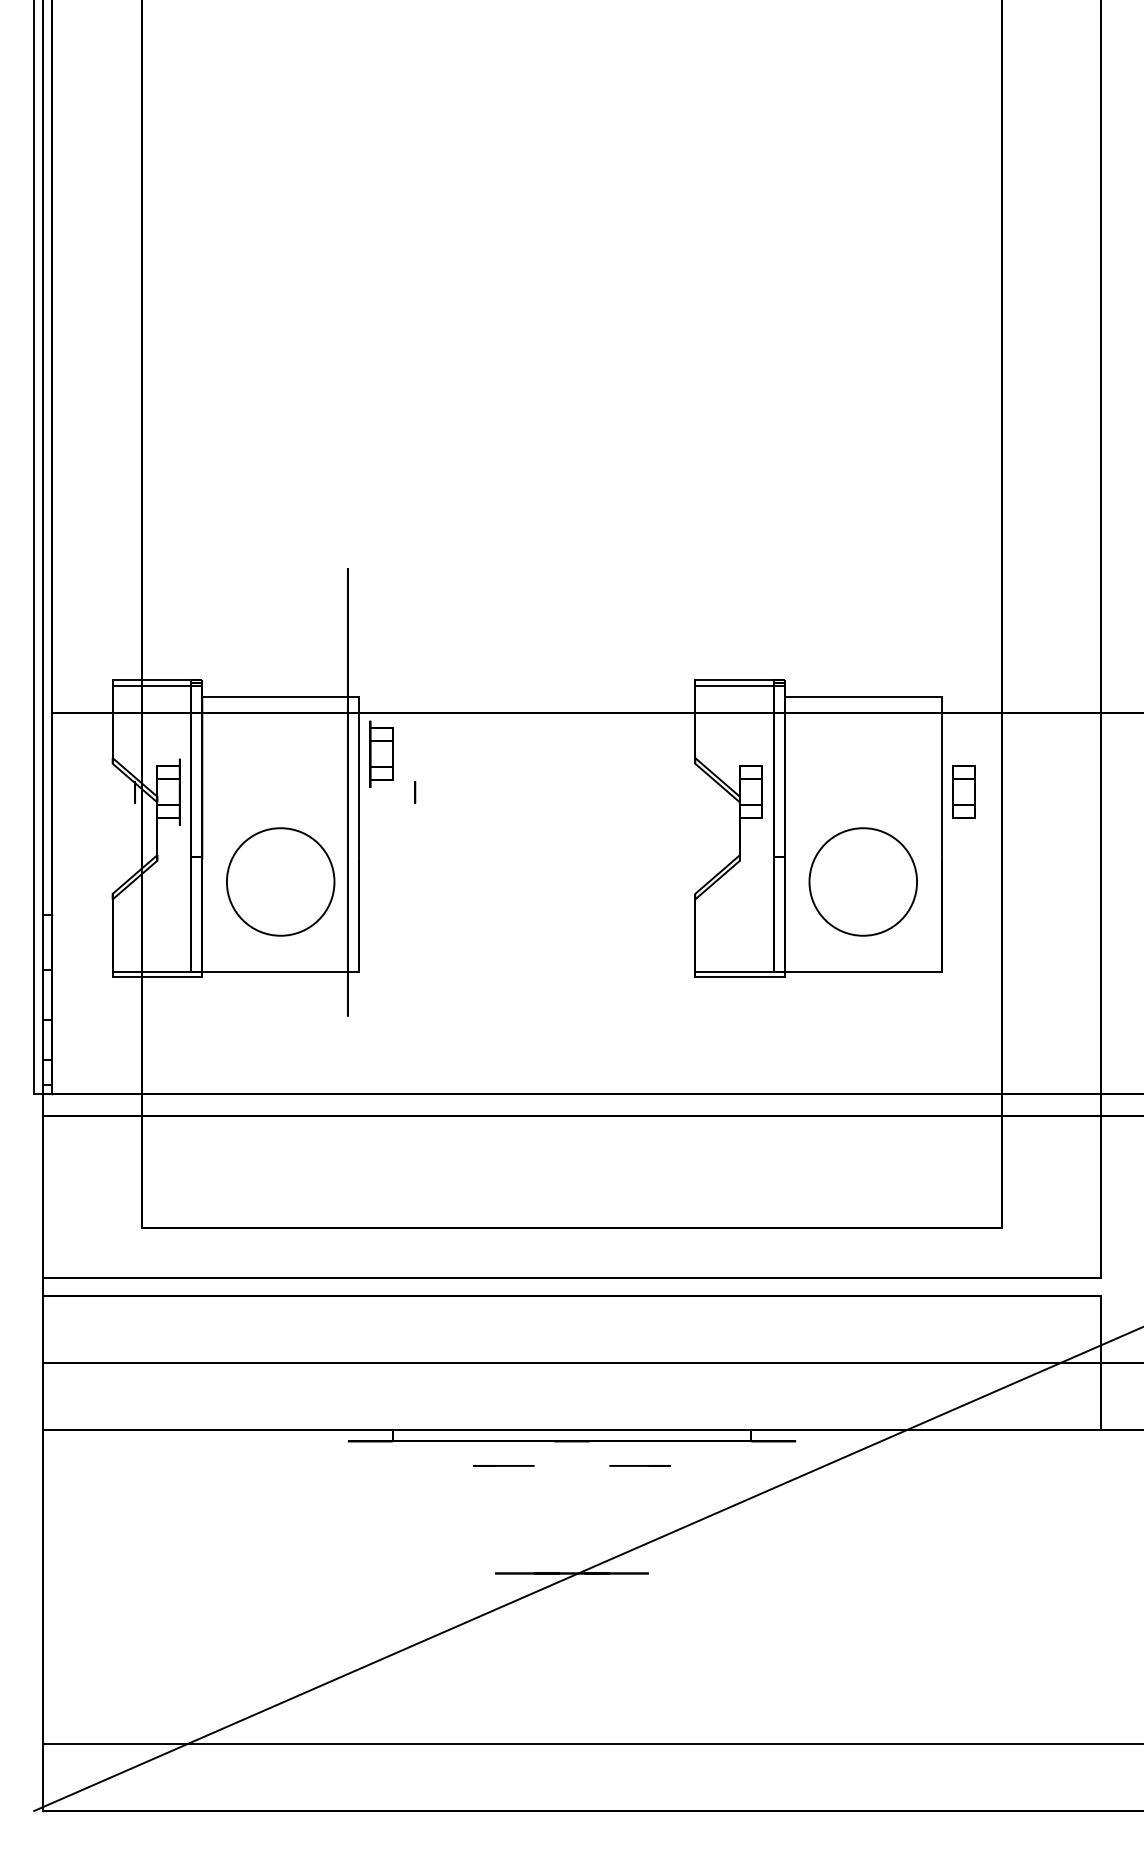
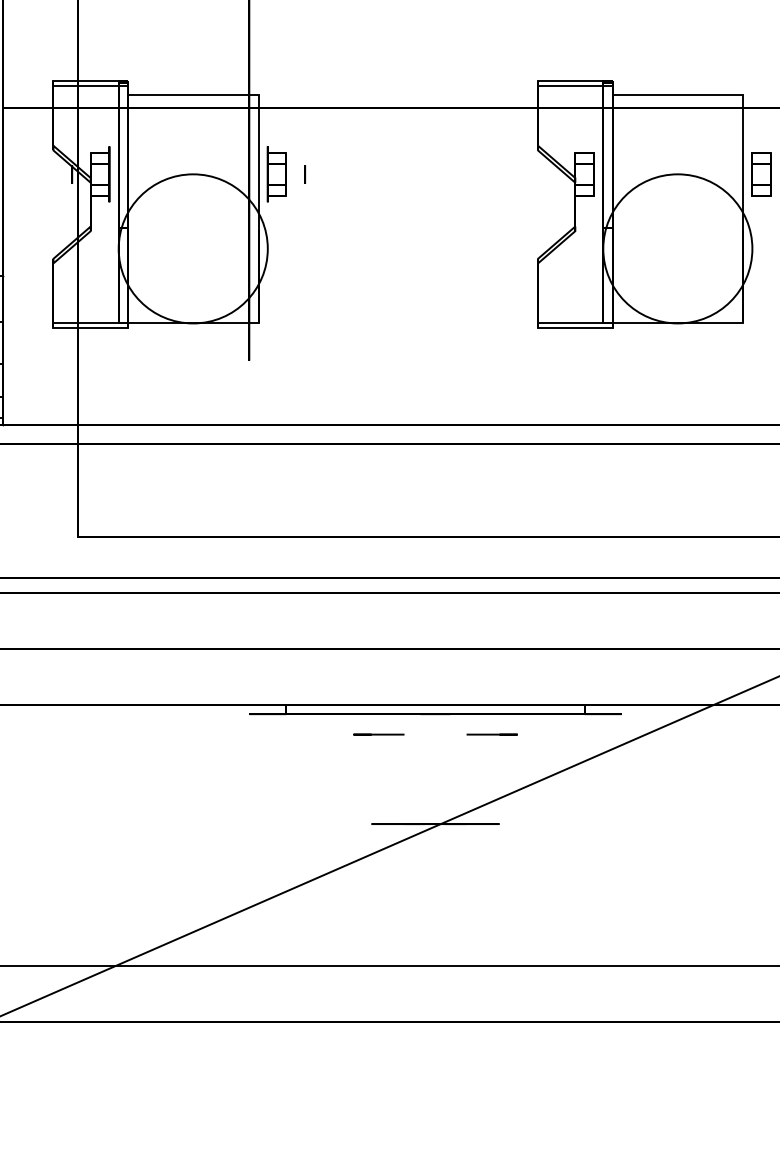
part: (381, 753) -> (277, 173), moved
circle: (280, 881) -> (193, 248), size x1.67
circle: (862, 881) -> (677, 248), size x1.67

